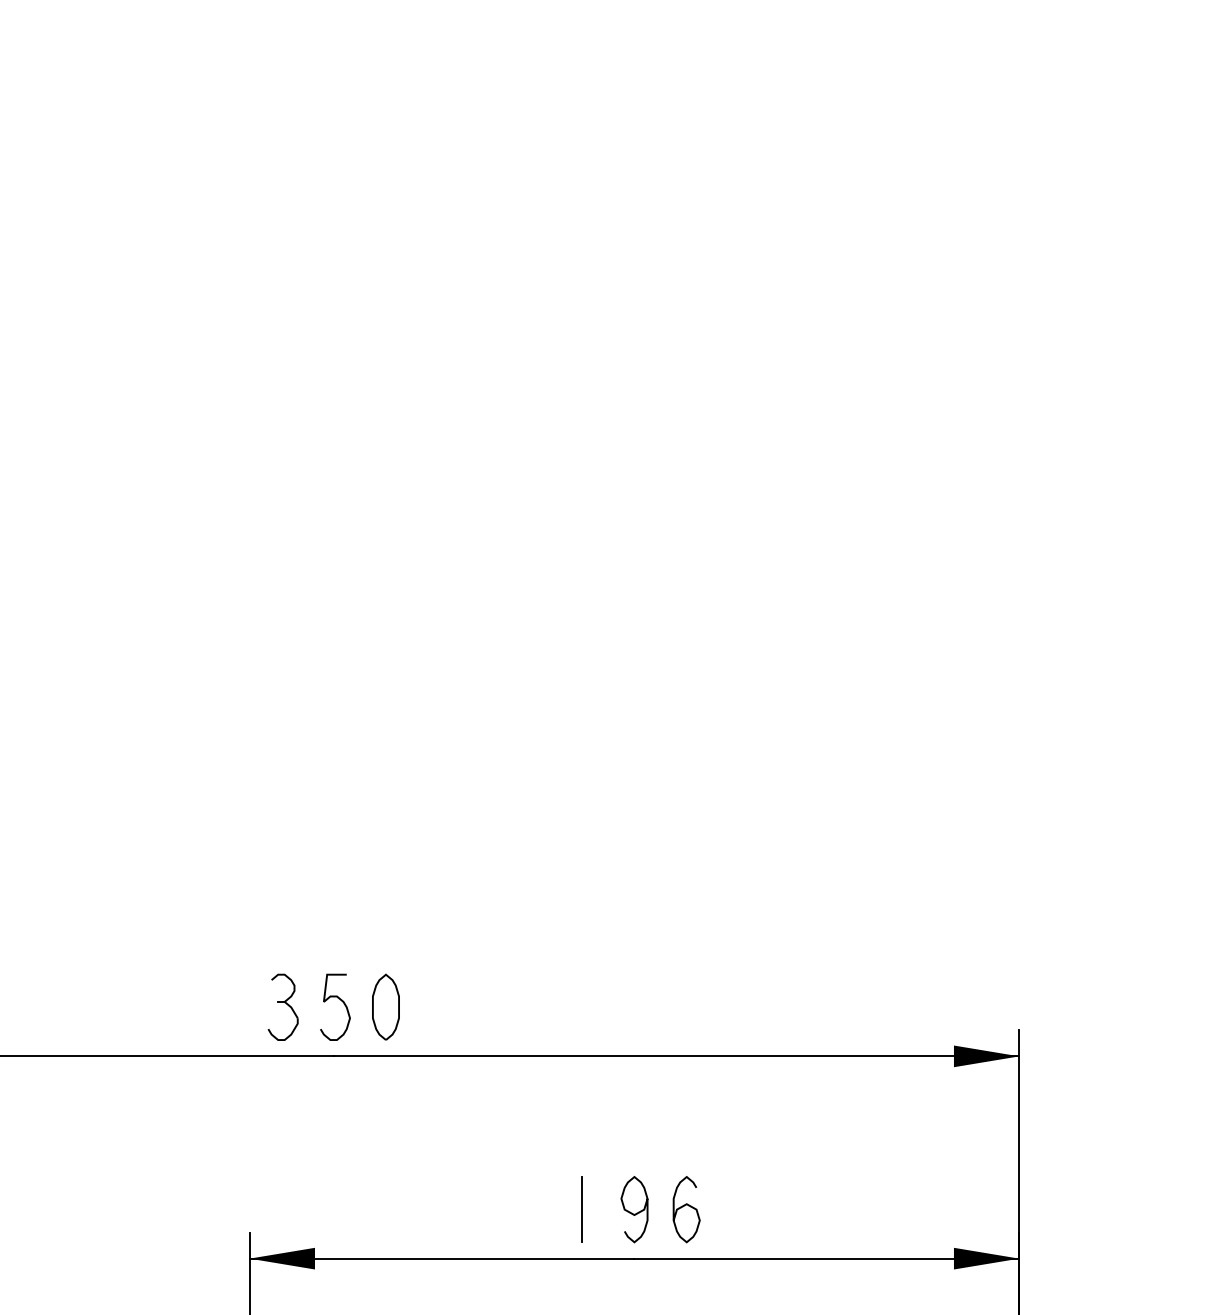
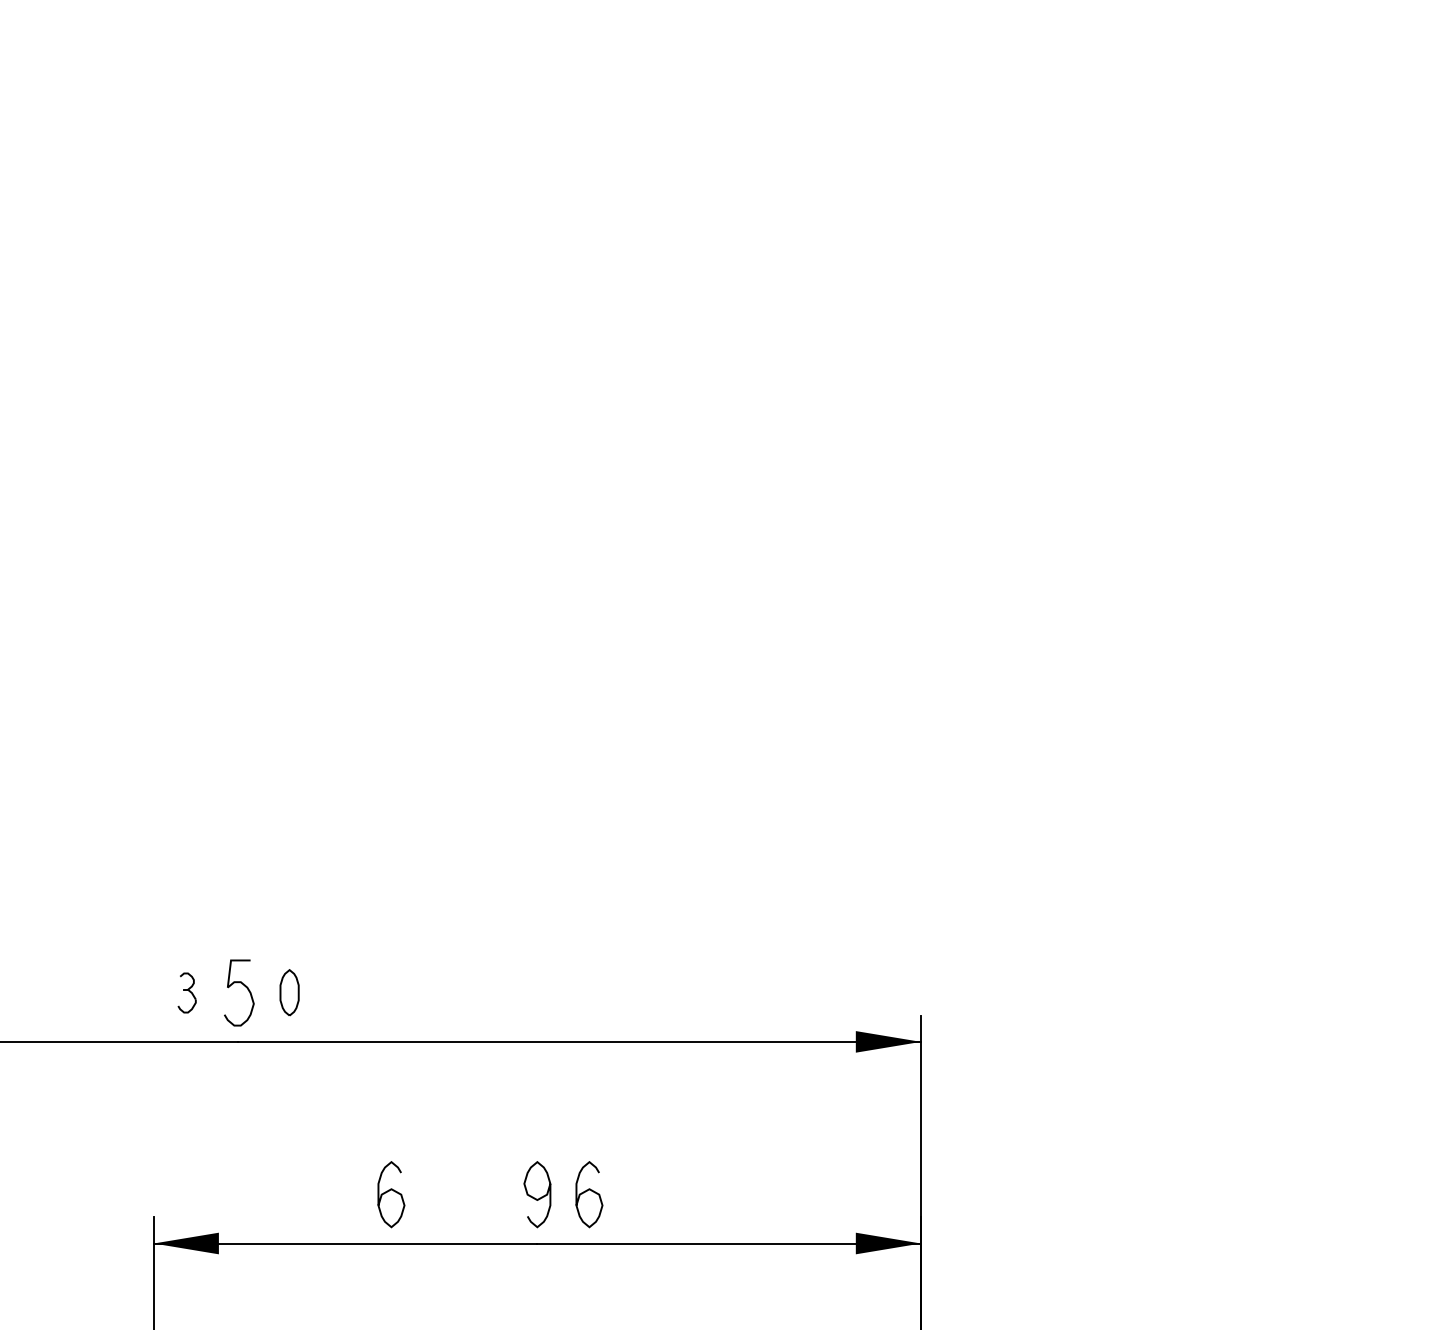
part: (282, 1006) -> (186, 992), size x0.6
part: (385, 1006) -> (289, 992), size x0.7
curve: (486, 1206) -> (389, 1191), added
line: (581, 1209) -> (484, 1194), removed

